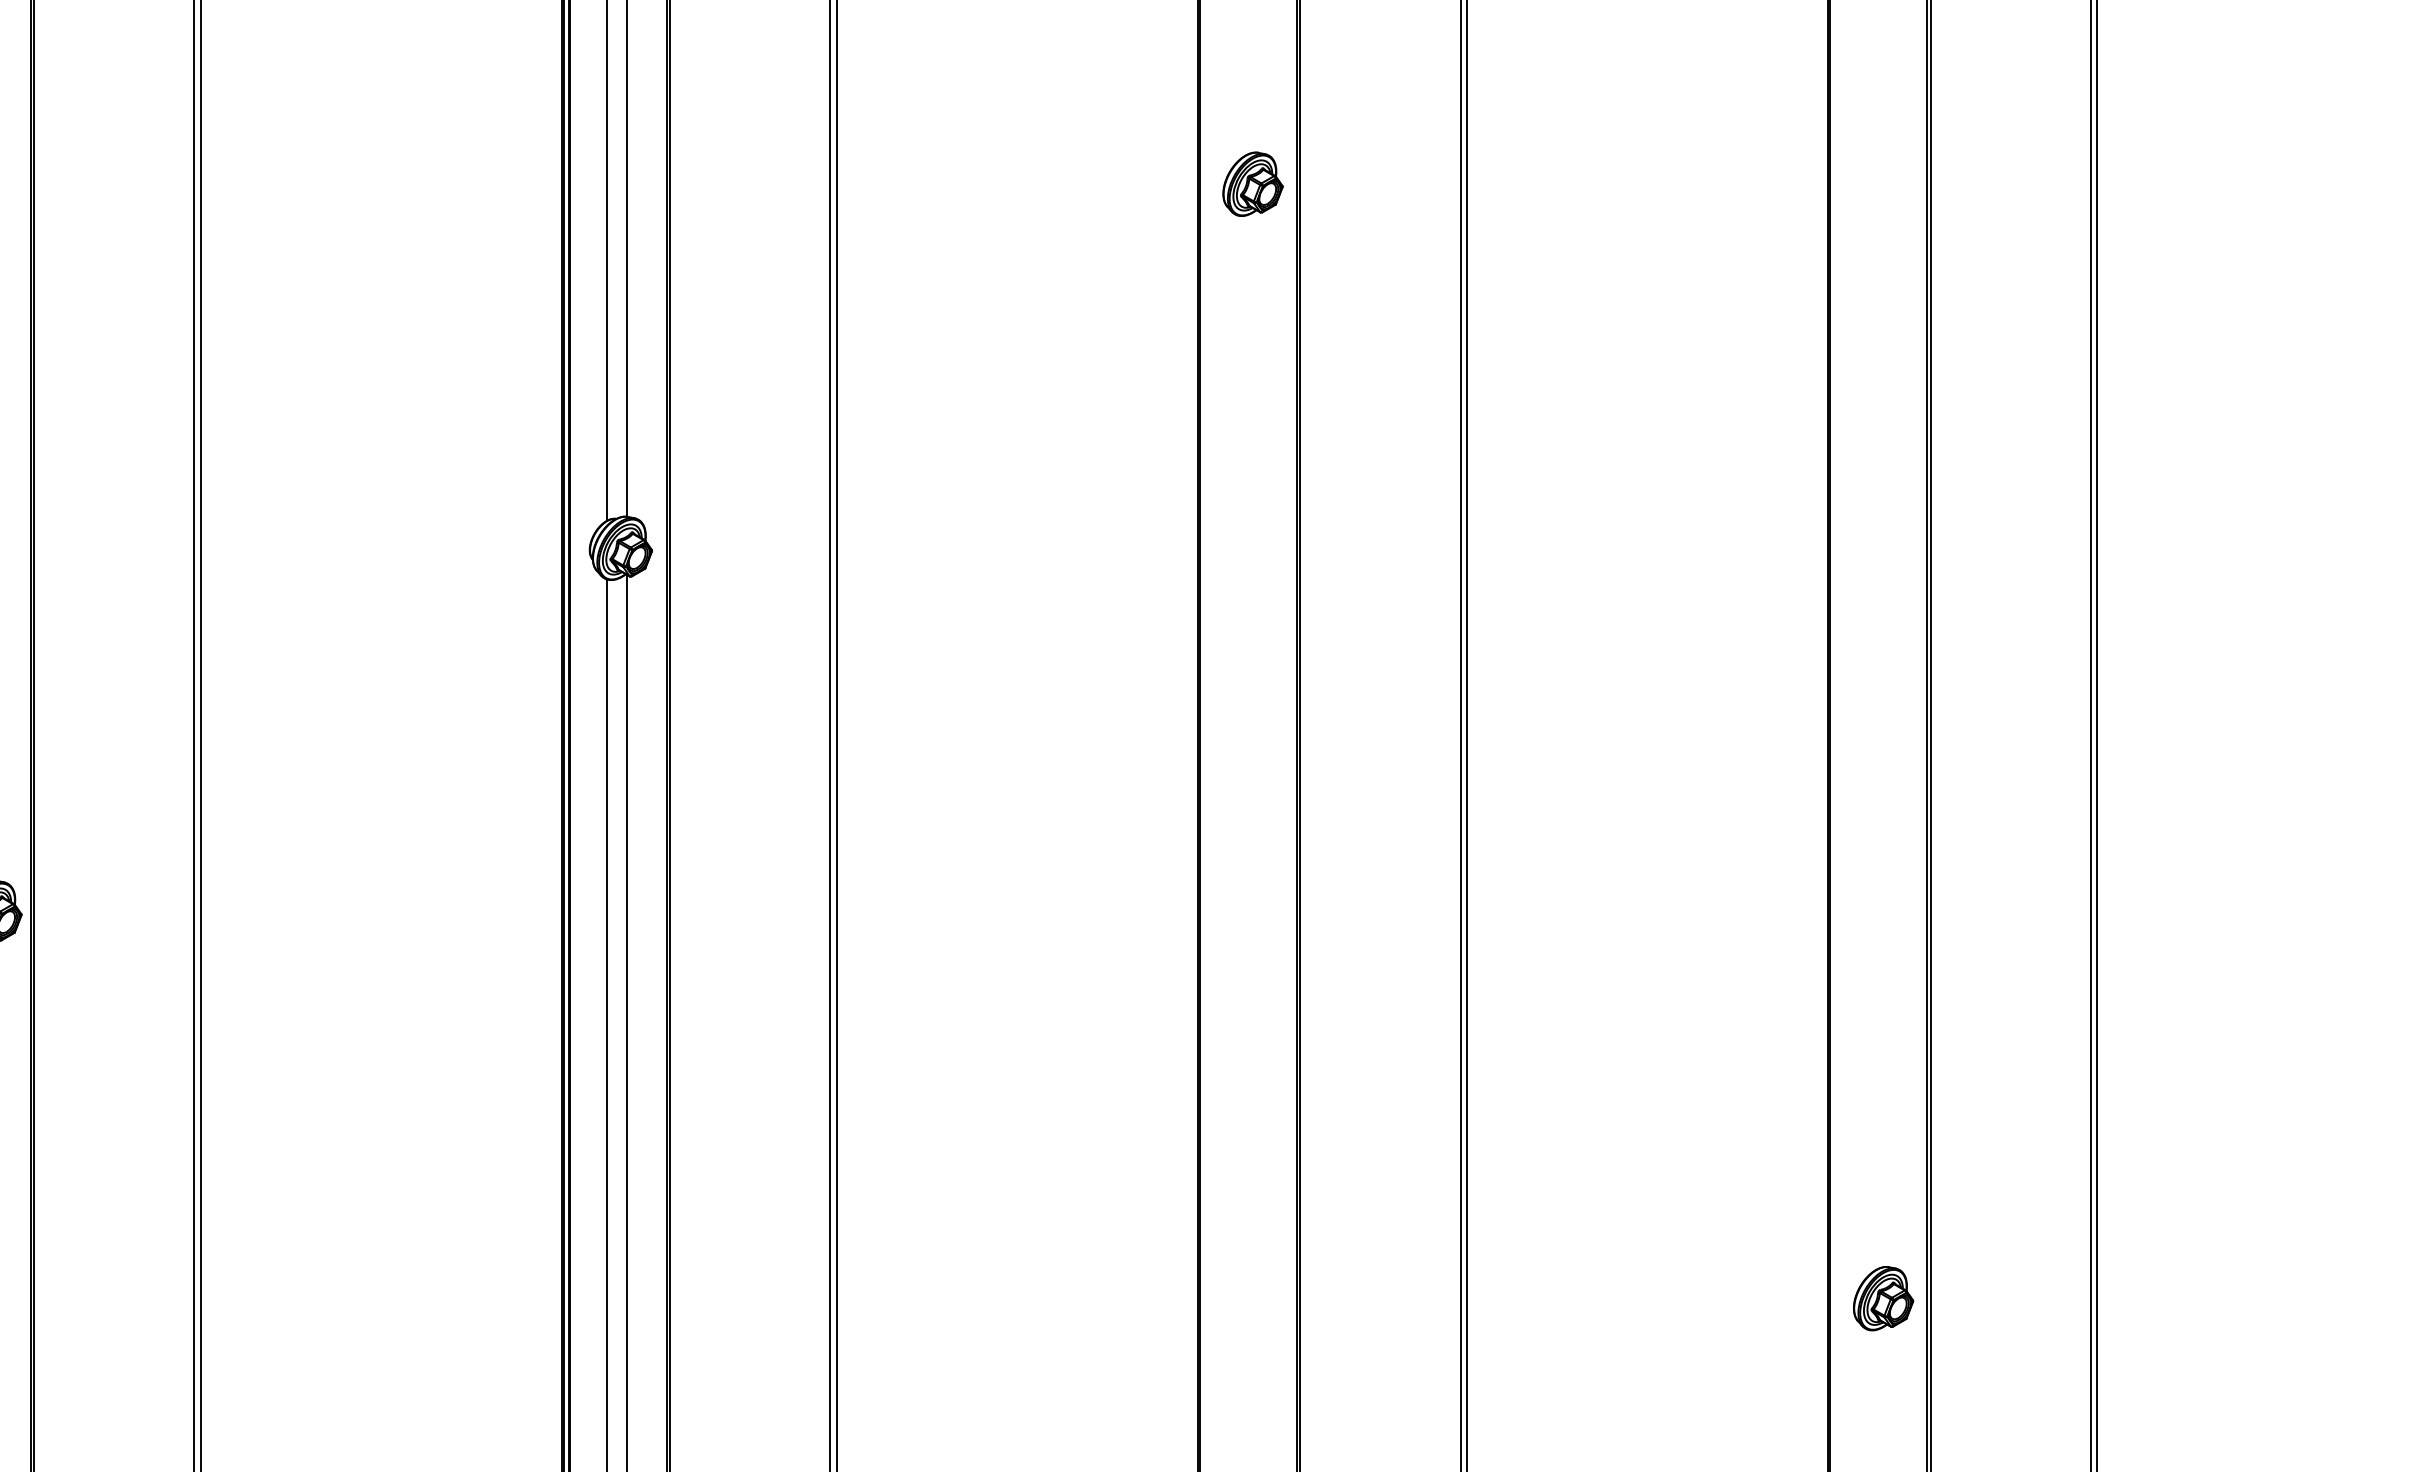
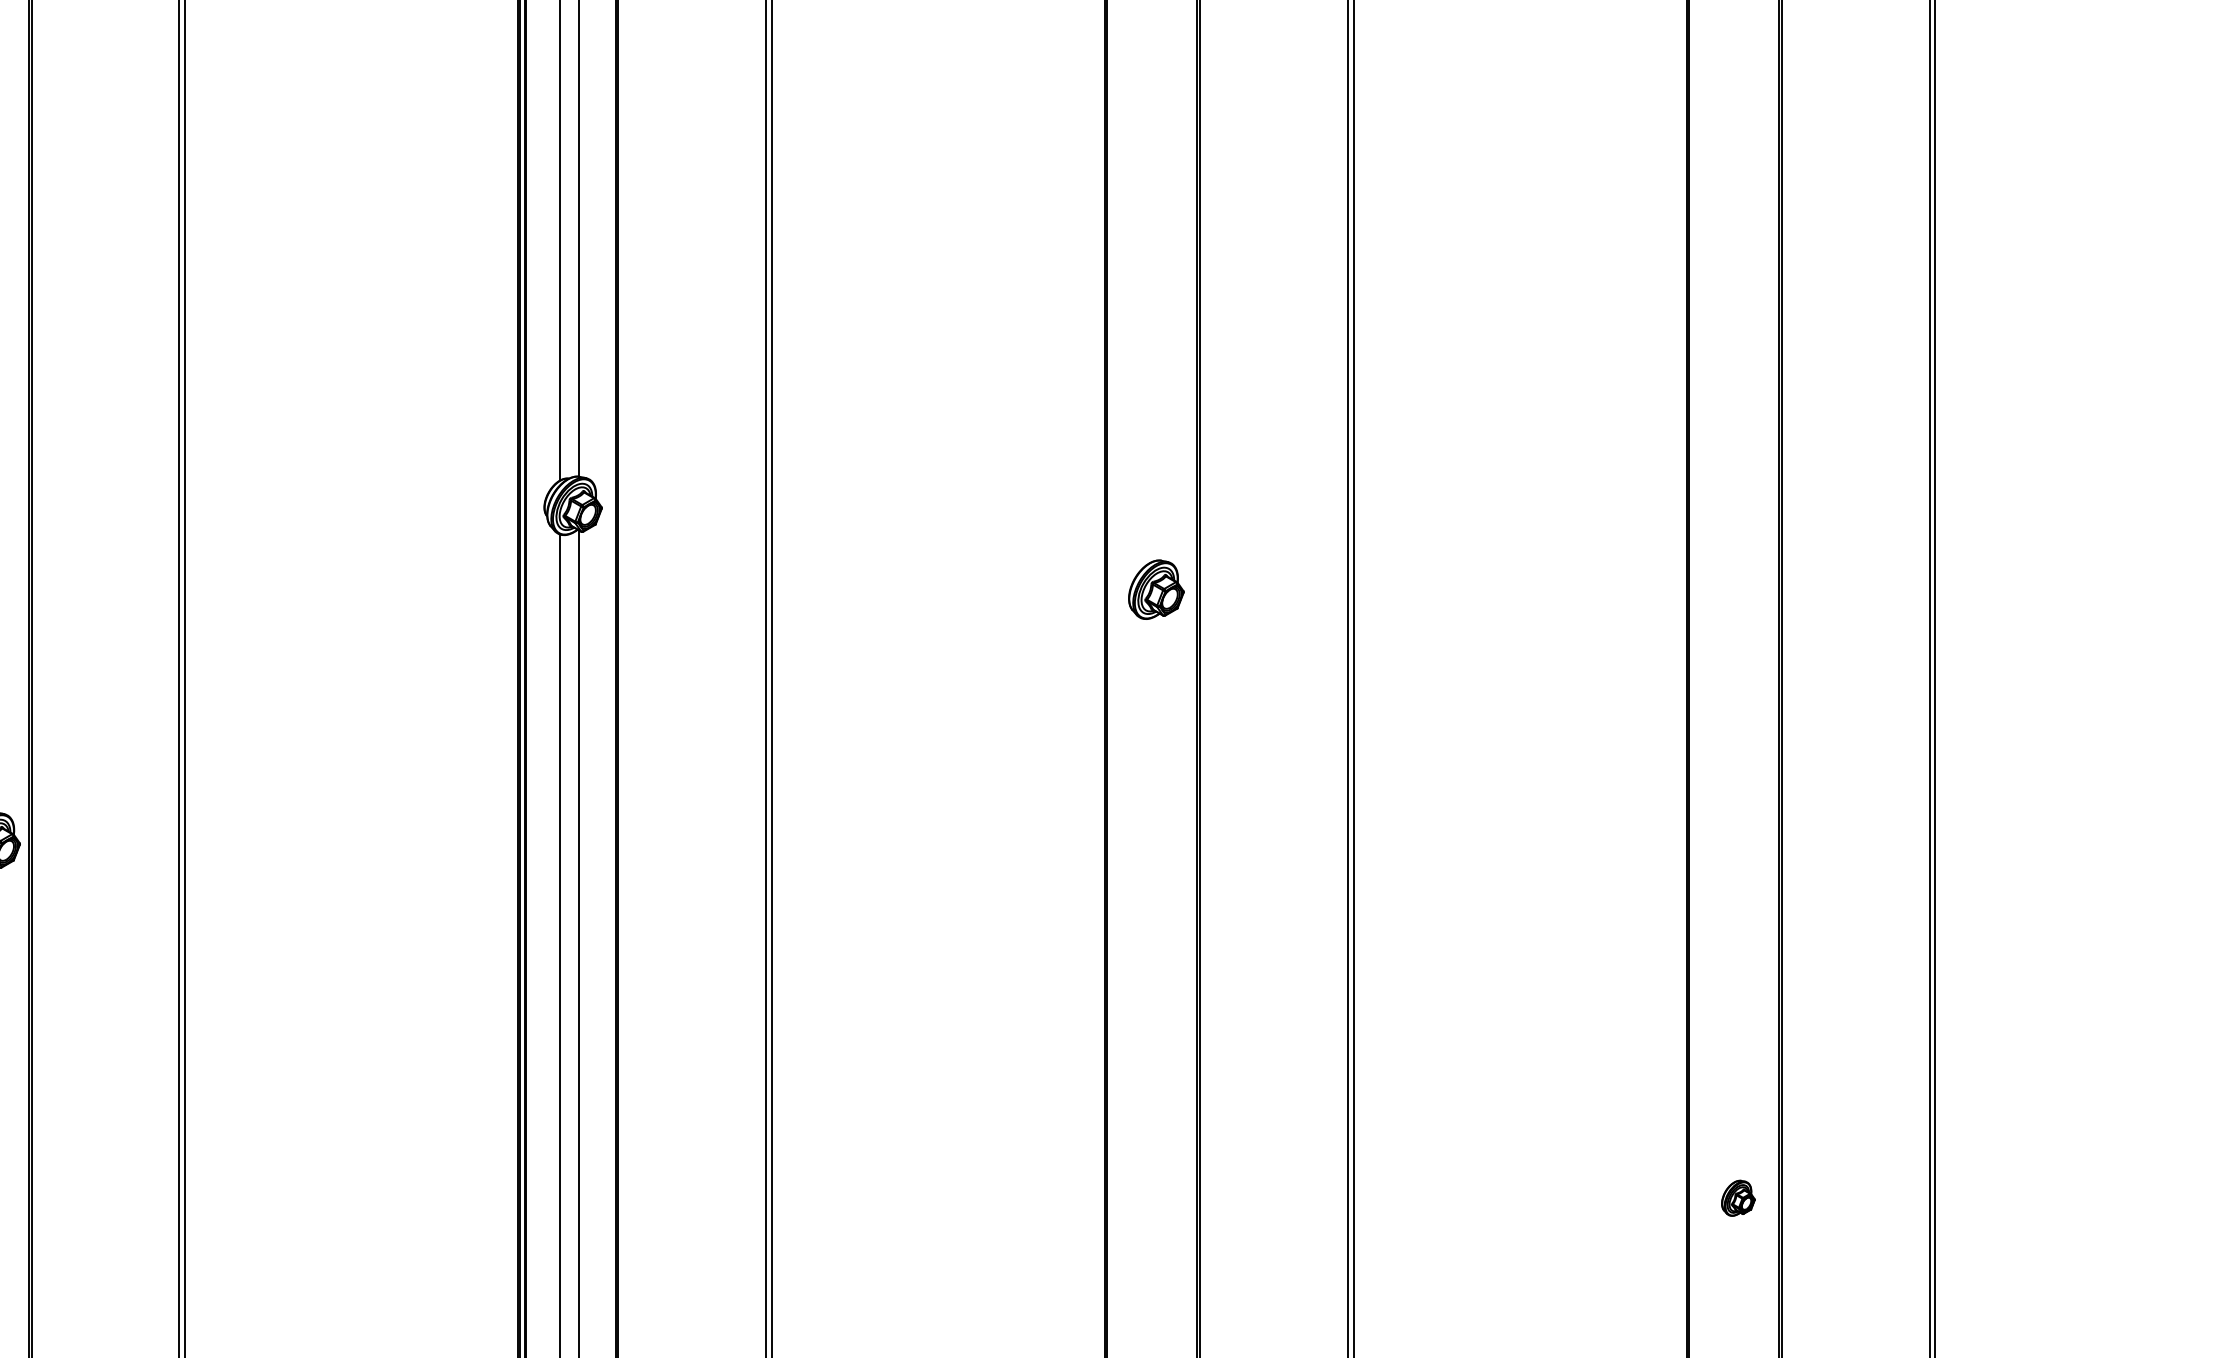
part: (1252, 183) -> (1155, 589), moved
part: (1883, 1298) -> (1738, 1198), size x0.6

